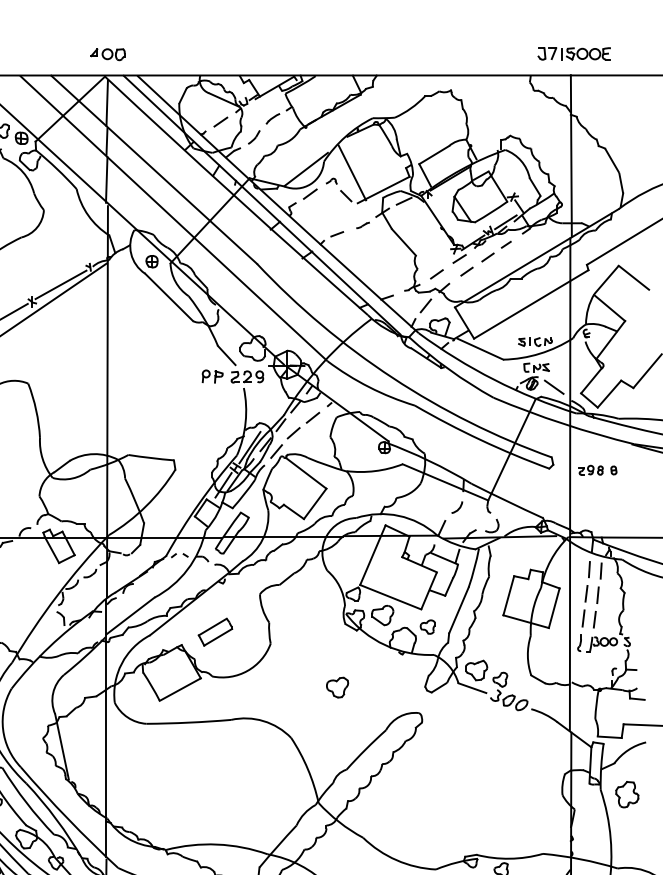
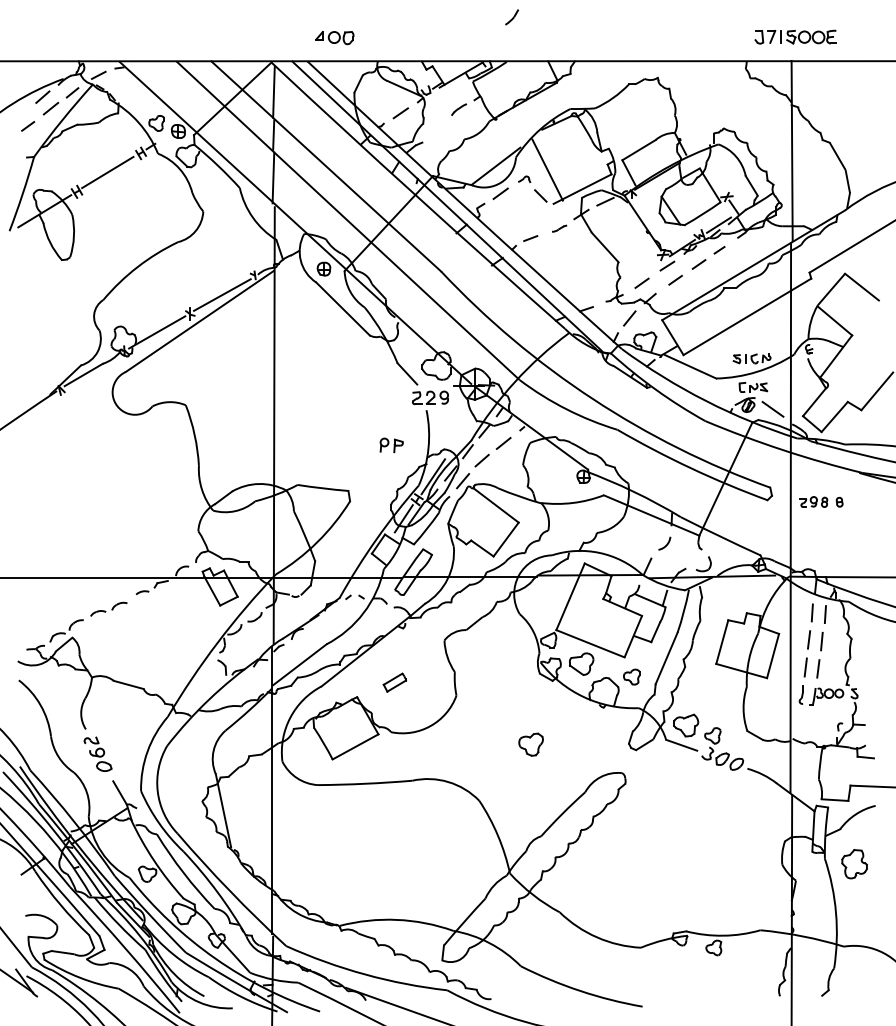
part: (107, 54) -> (334, 37), moved
part: (254, 137) -> (512, 17), moved
part: (212, 376) -> (391, 445), moved
part: (215, 631) -> (394, 682), size x0.6

